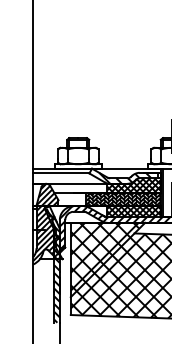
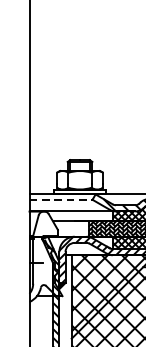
line: (61, 173) -> (61, 199), solid -> dashed
hatch: (47, 222) -> (45, 254), removed

